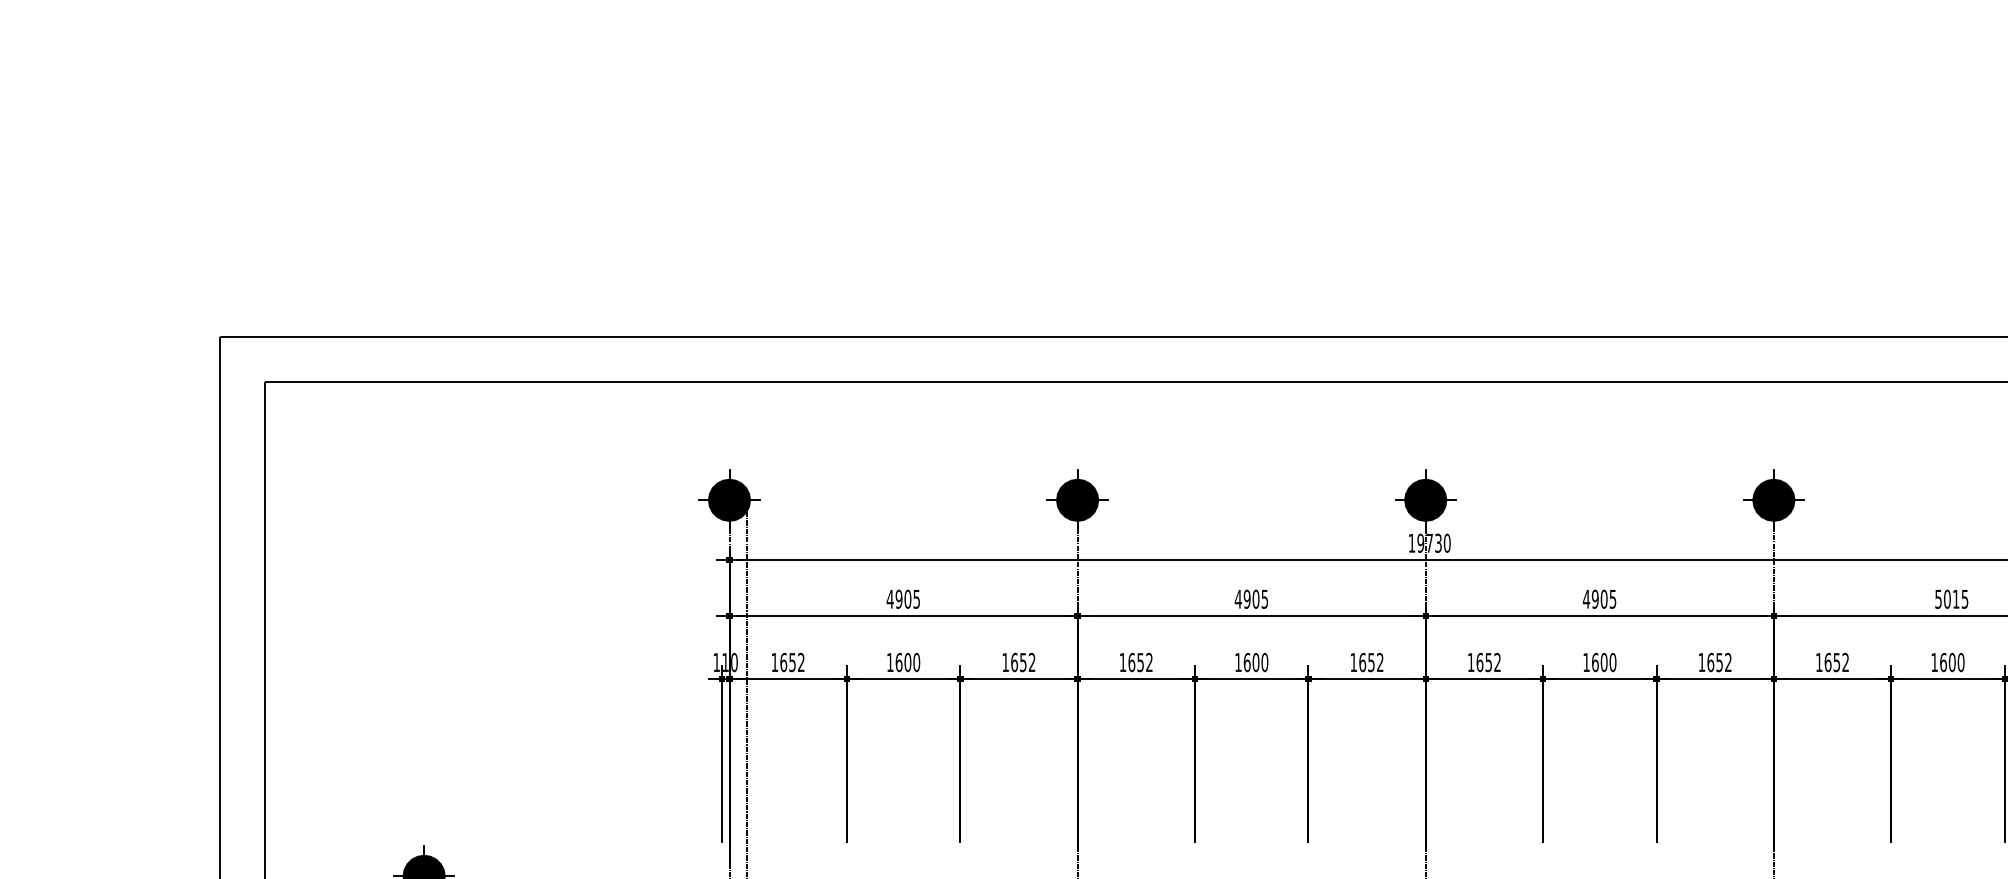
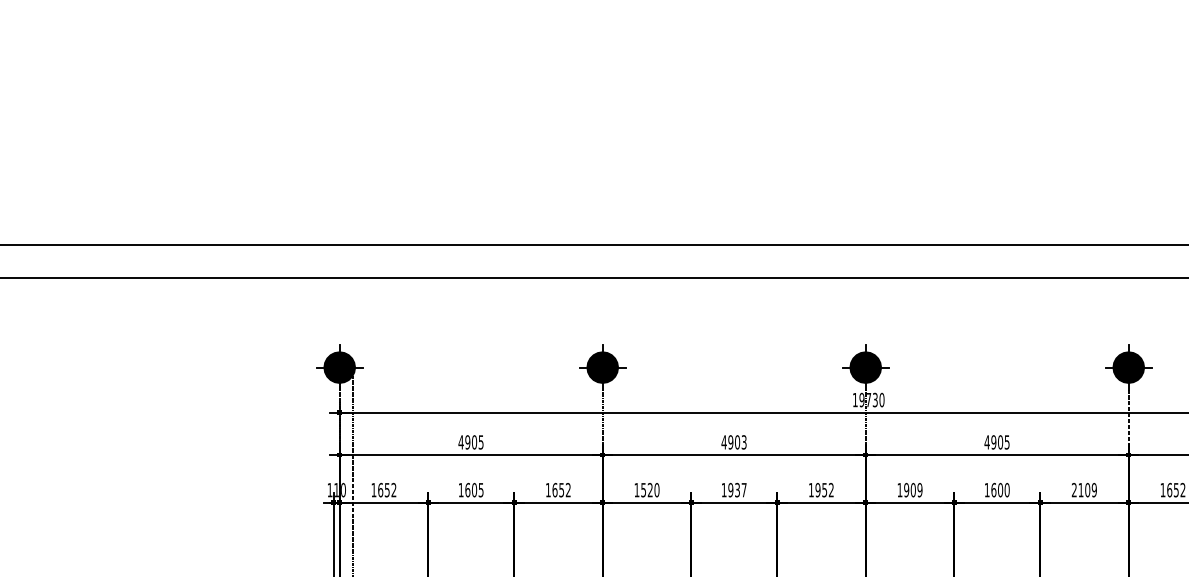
text: (1264, 598) -> (743, 441), 4905 -> 4903
text: (916, 662) -> (480, 490), 1600 -> 1605
text: (1140, 662) -> (650, 490), 1652 -> 1520
text: (1255, 662) -> (737, 490), 1600 -> 1937
text: (1362, 662) -> (817, 490), 1652 -> 1952
text: (1488, 662) -> (913, 490), 1652 -> 1909
text: (1714, 662) -> (1083, 490), 1652 -> 2109

